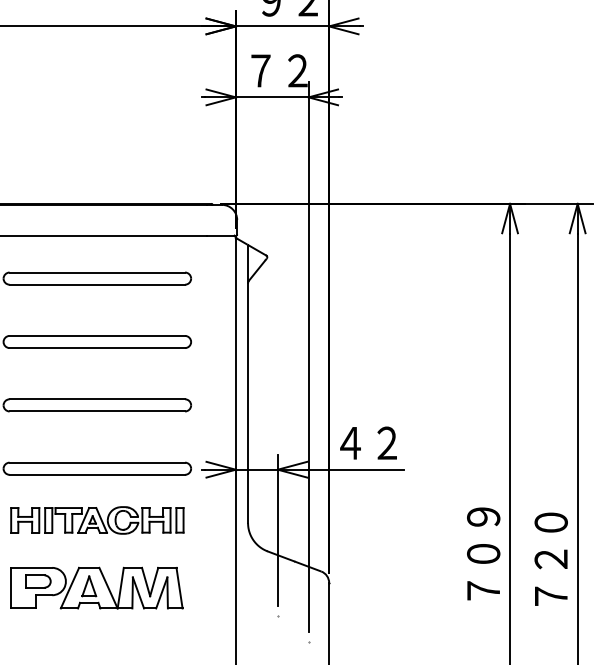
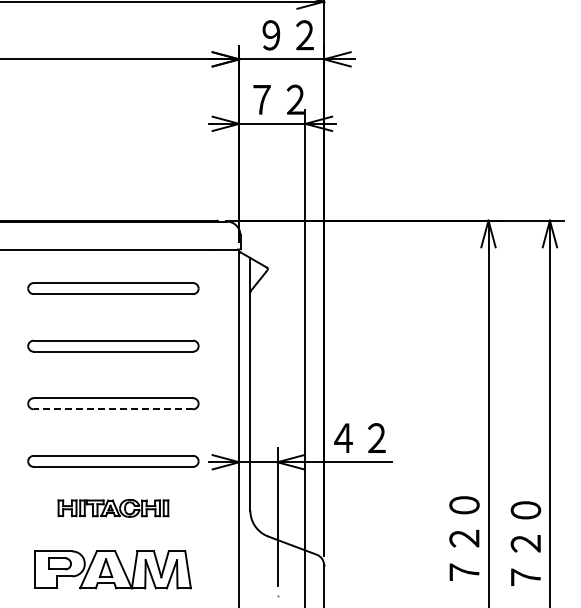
line: (97, 411) -> (113, 409), solid -> dashed
part: (97, 520) -> (113, 508), size x0.7
text: (483, 534) -> (464, 521), ７０９ -> ７２０

